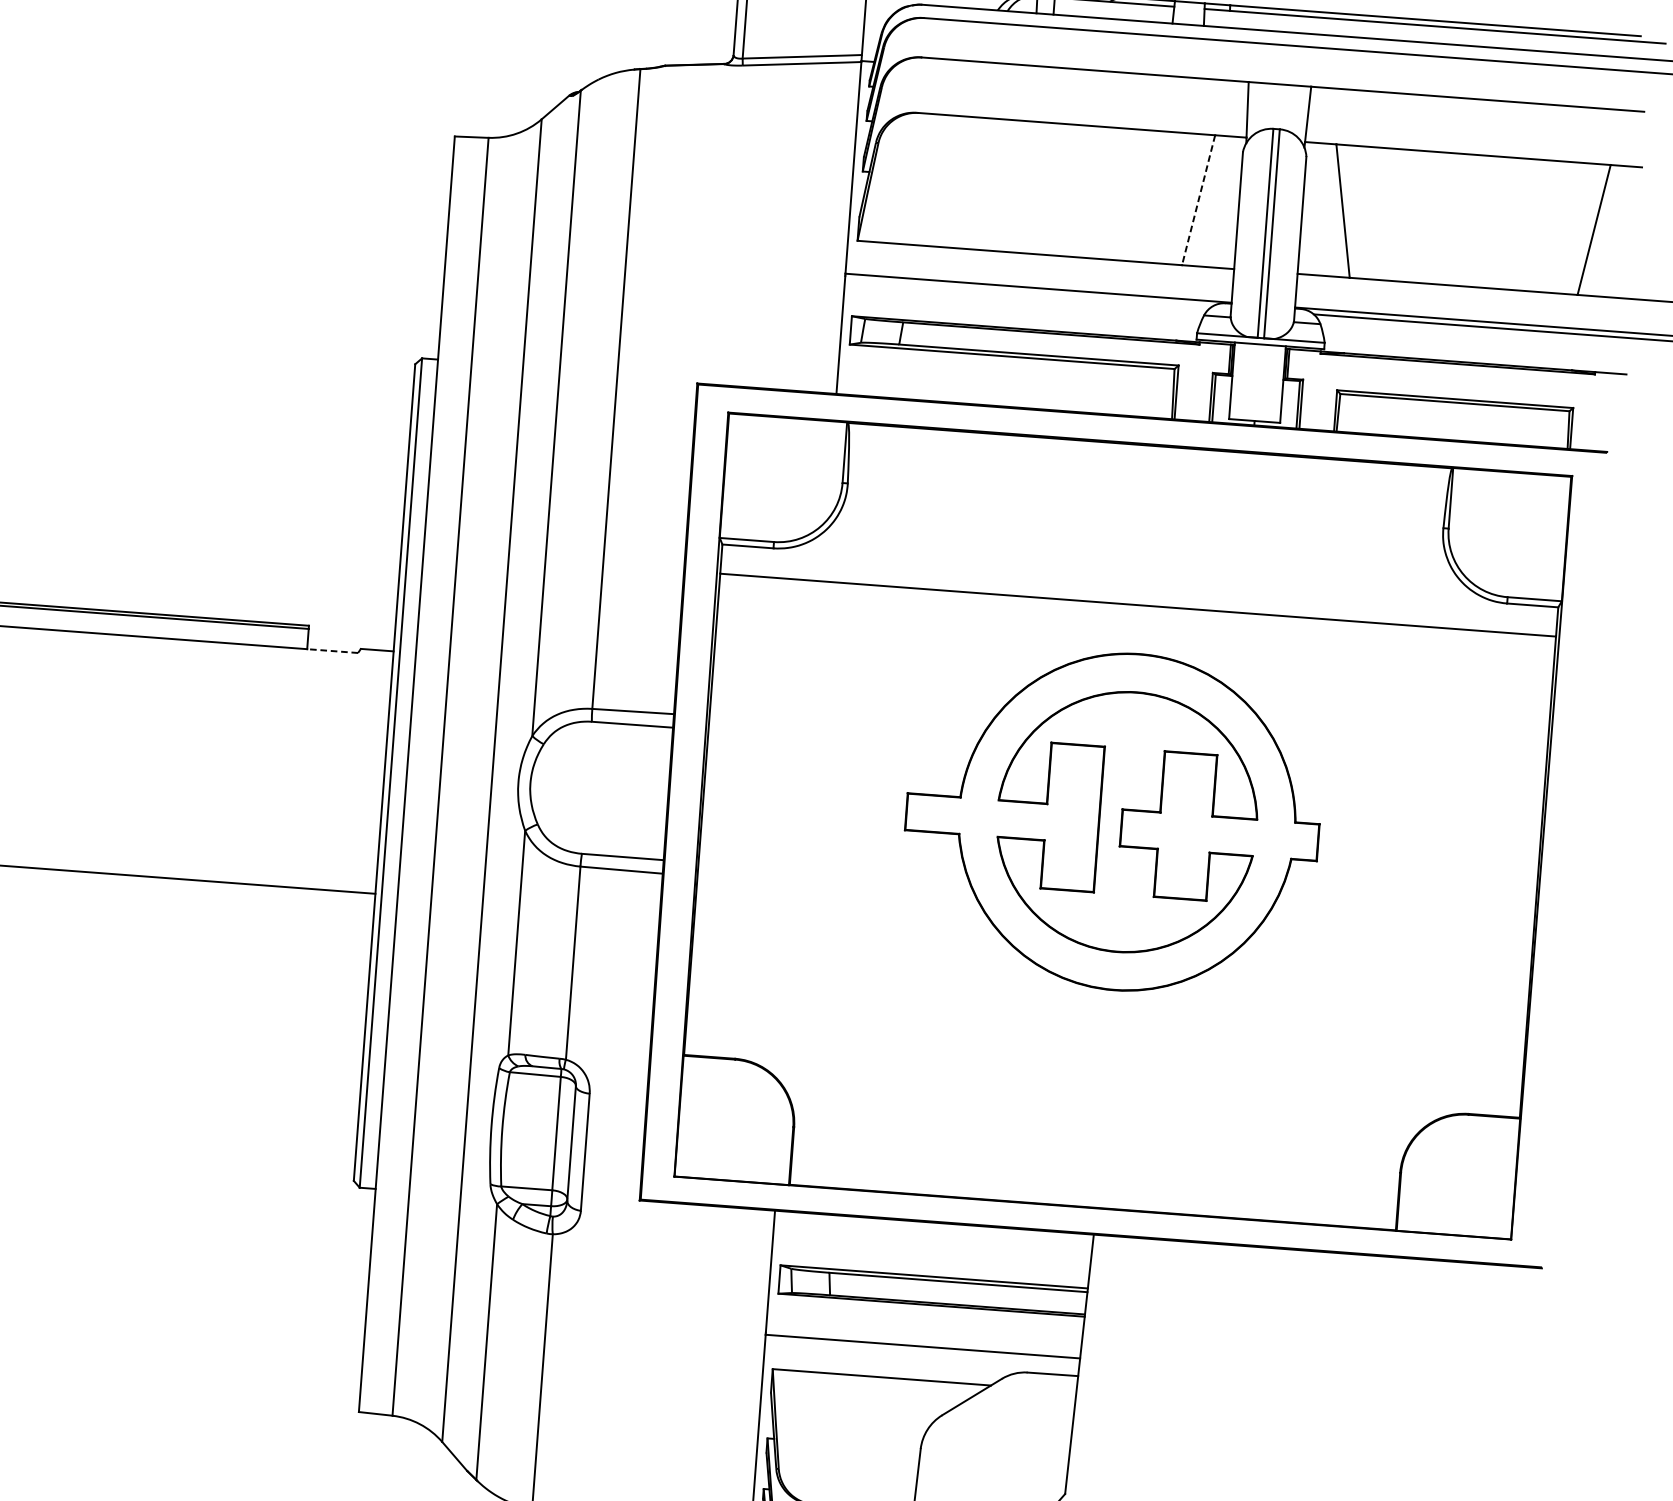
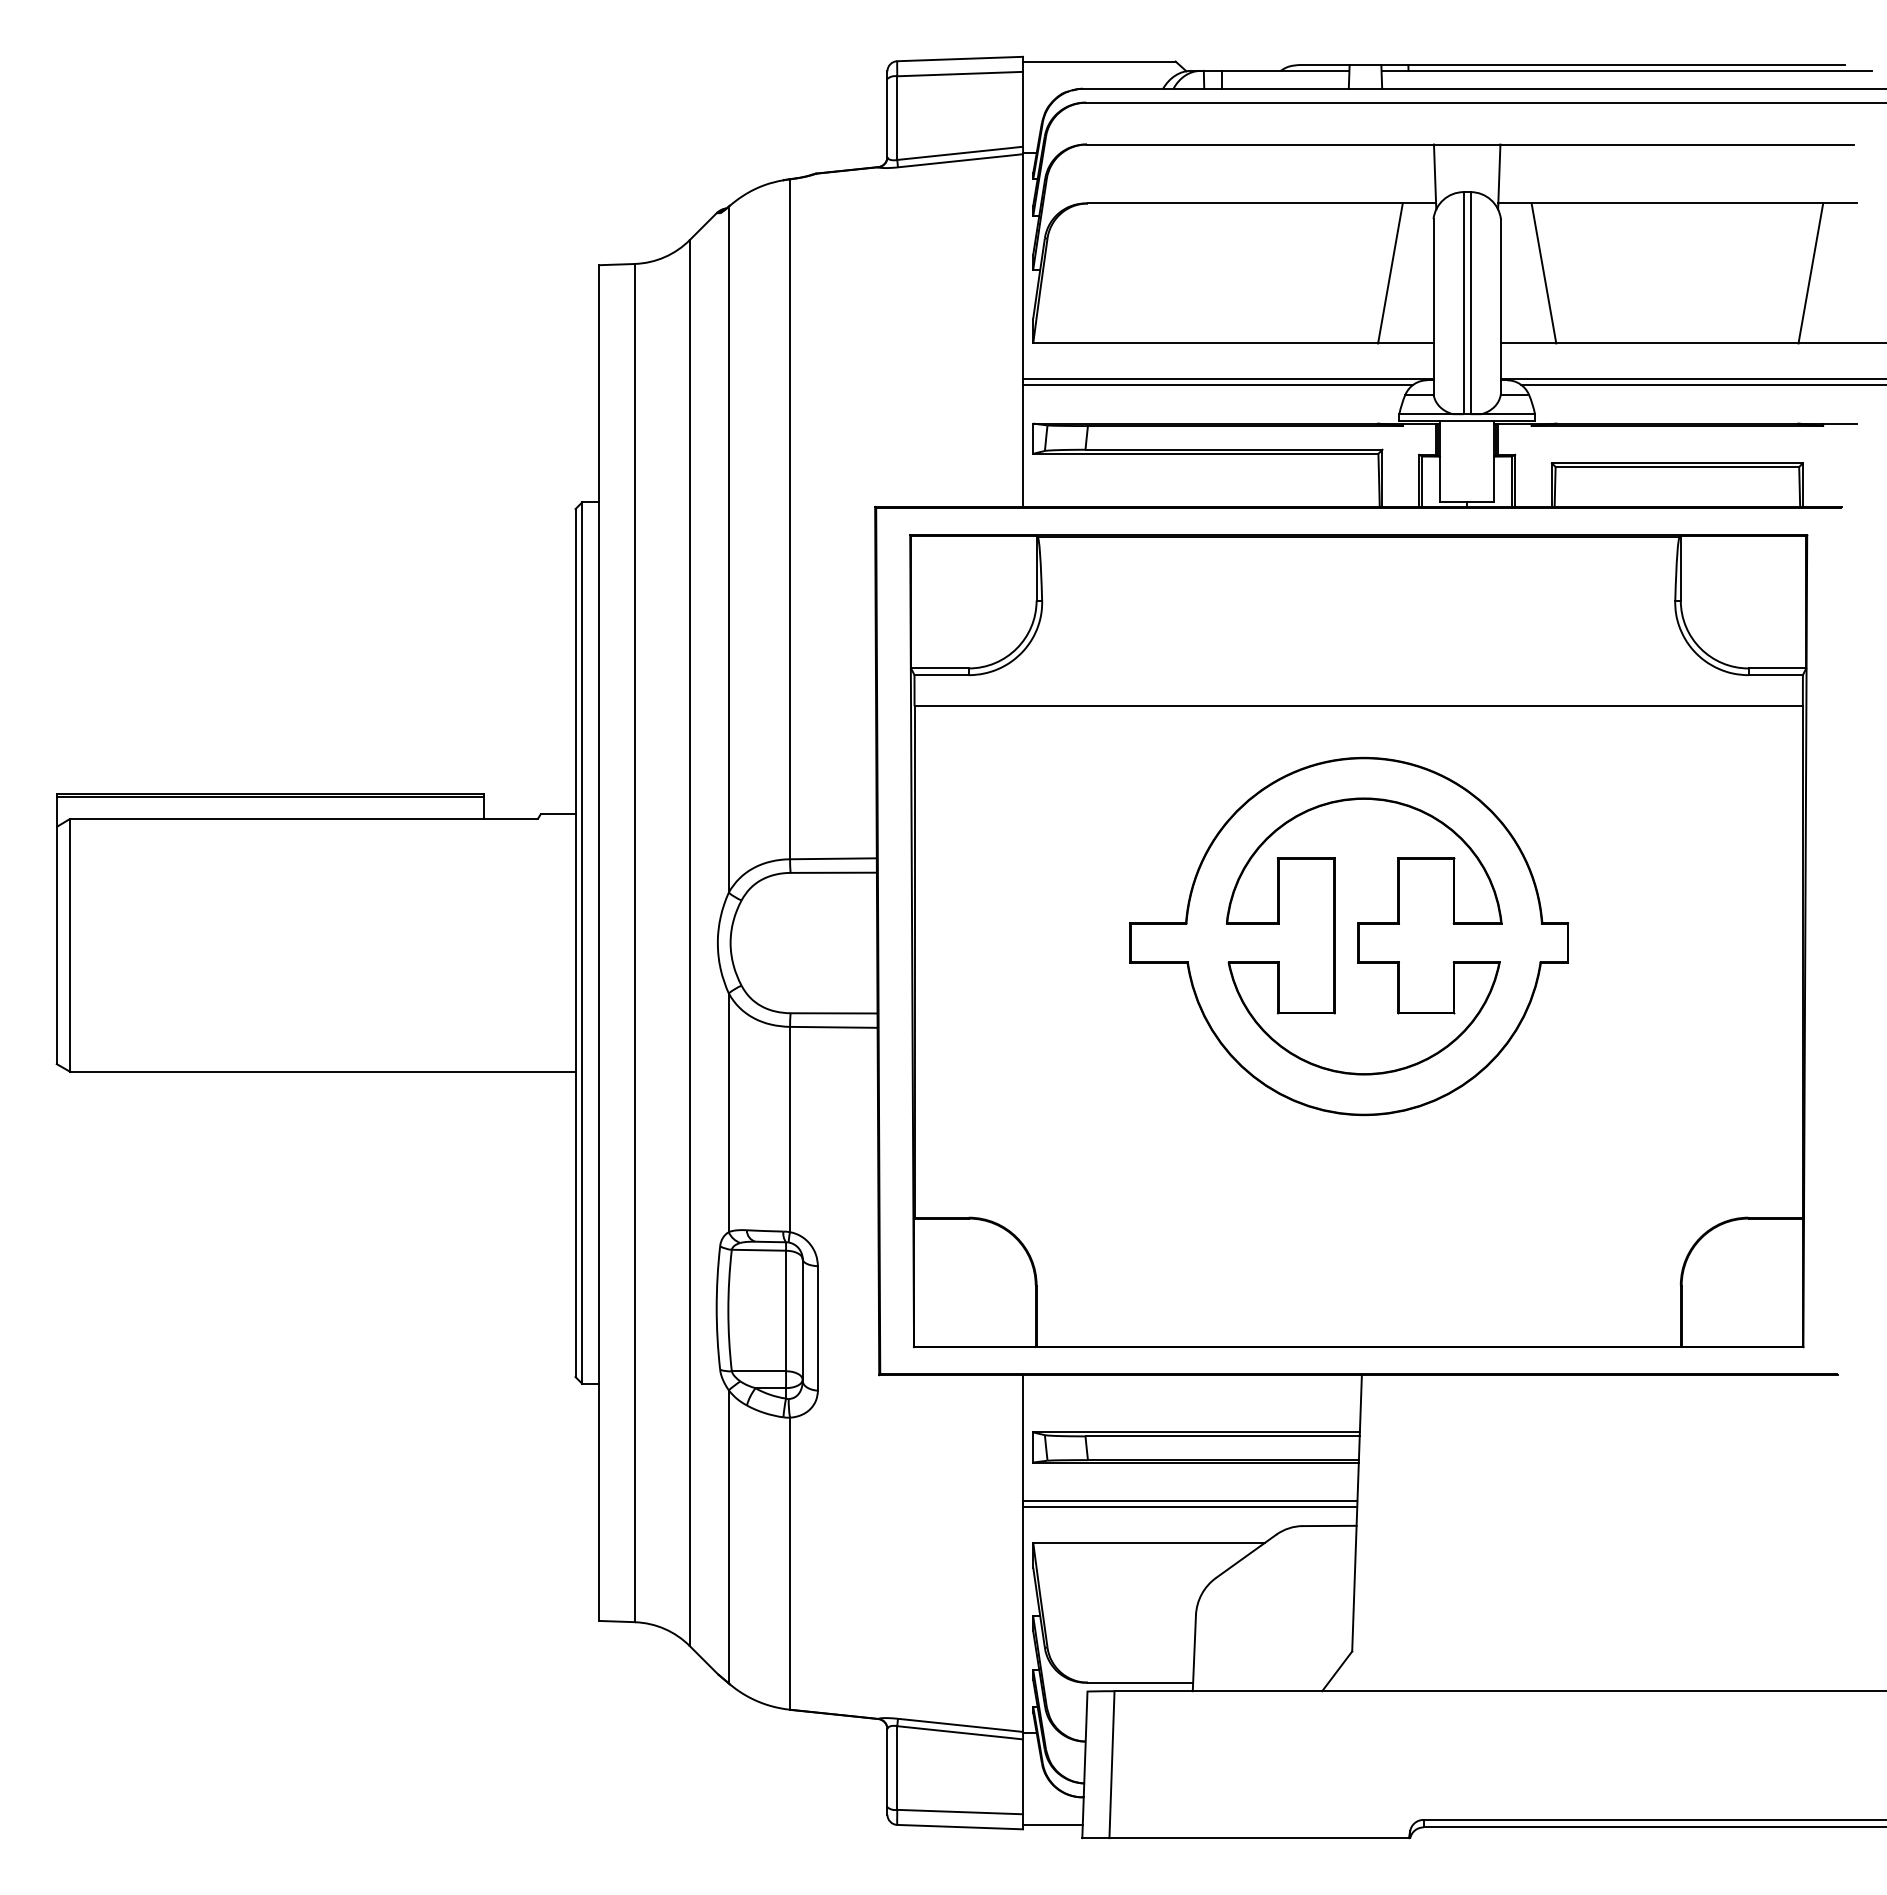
line: (1198, 200) -> (1390, 273), dashed -> solid
line: (1029, 292) -> (1218, 384), added
line: (332, 650) -> (510, 818), dashed -> solid
line: (923, 1341) -> (1190, 1501), added

